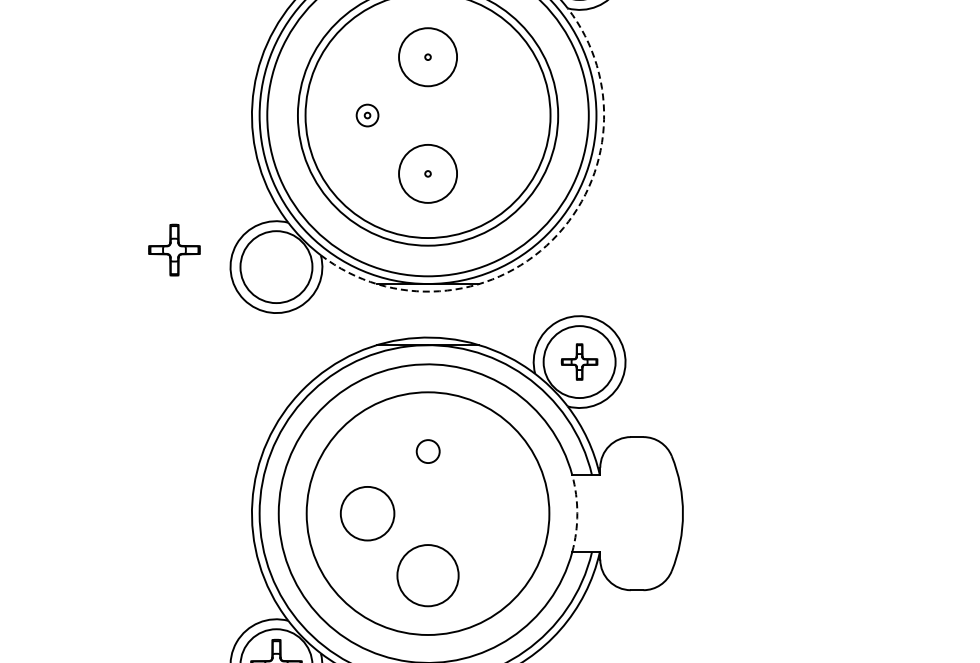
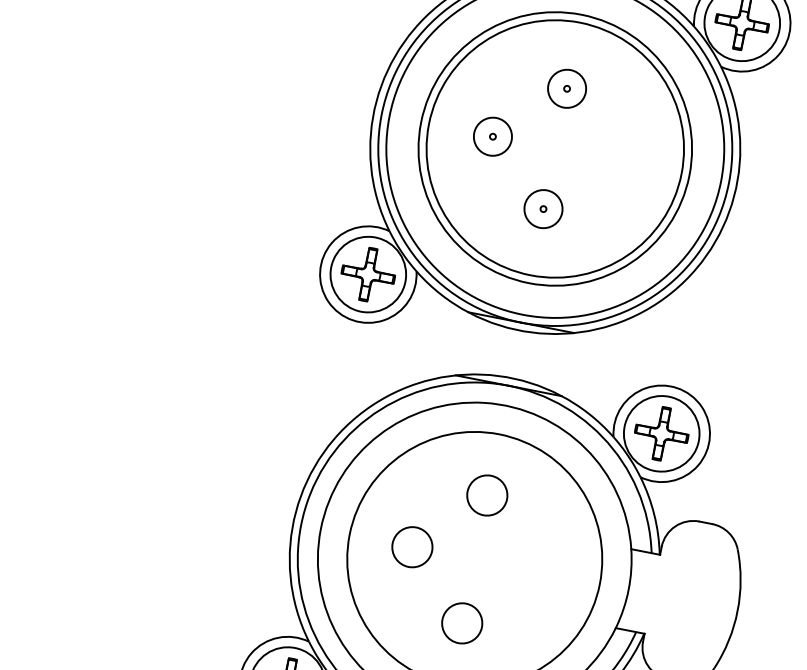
circle: (427, 57) -> (566, 88), size x0.62
circle: (367, 115) -> (492, 136), size x1.67
circle: (427, 173) -> (543, 208), size x0.62
arc: (552, 240) -> (658, 302), dashed -> solid
part: (174, 249) -> (368, 273), moved
part: (579, 361) -> (661, 433), size x1.43
circle: (428, 451) -> (487, 495), size x1.67
circle: (367, 513) -> (412, 547), size x0.71
arc: (577, 513) -> (628, 589), dashed -> solid
circle: (427, 575) -> (461, 623), size x0.62

